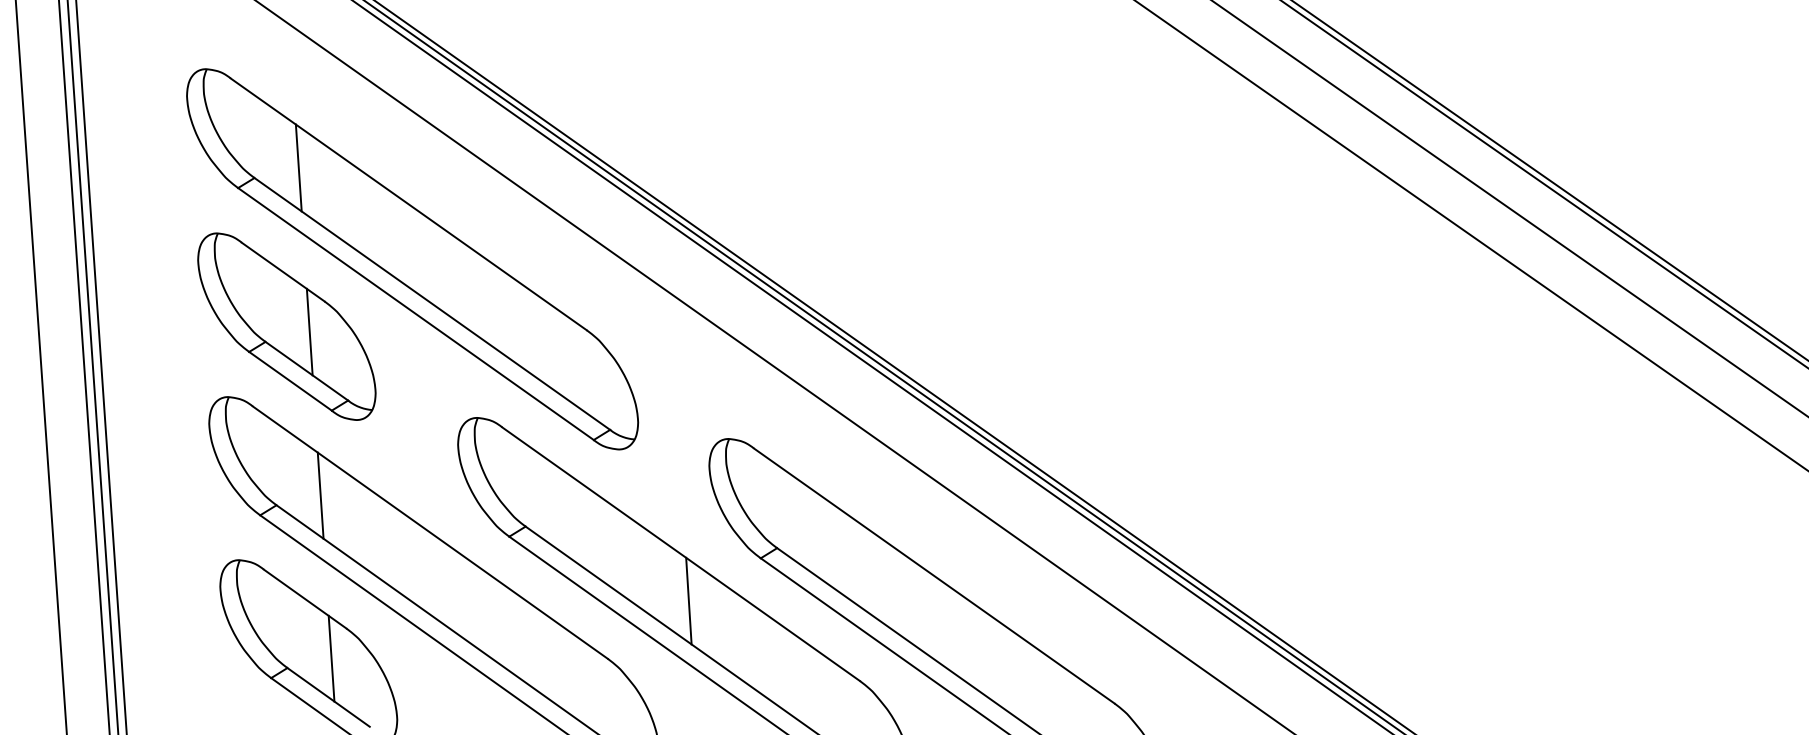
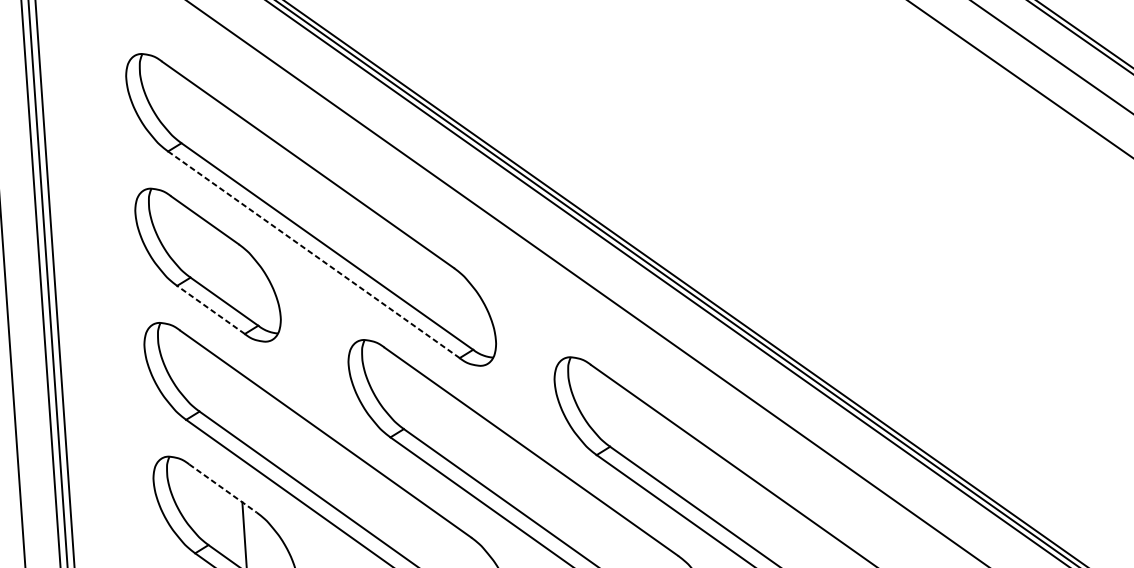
line: (298, 167) -> (217, 134), removed
line: (415, 314) -> (313, 255), solid -> dashed
line: (309, 331) -> (226, 269), removed
line: (290, 381) -> (211, 310), solid -> dashed
line: (320, 495) -> (235, 403), removed
line: (305, 599) -> (223, 488), solid -> dashed
line: (688, 600) -> (537, 489), removed

